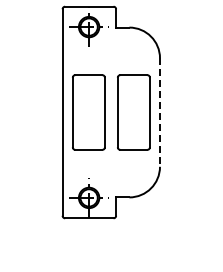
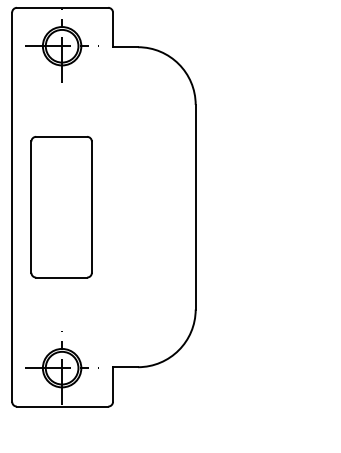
part: (133, 112) -> (145, 207), removed
line: (160, 113) -> (196, 209), dashed -> solid

